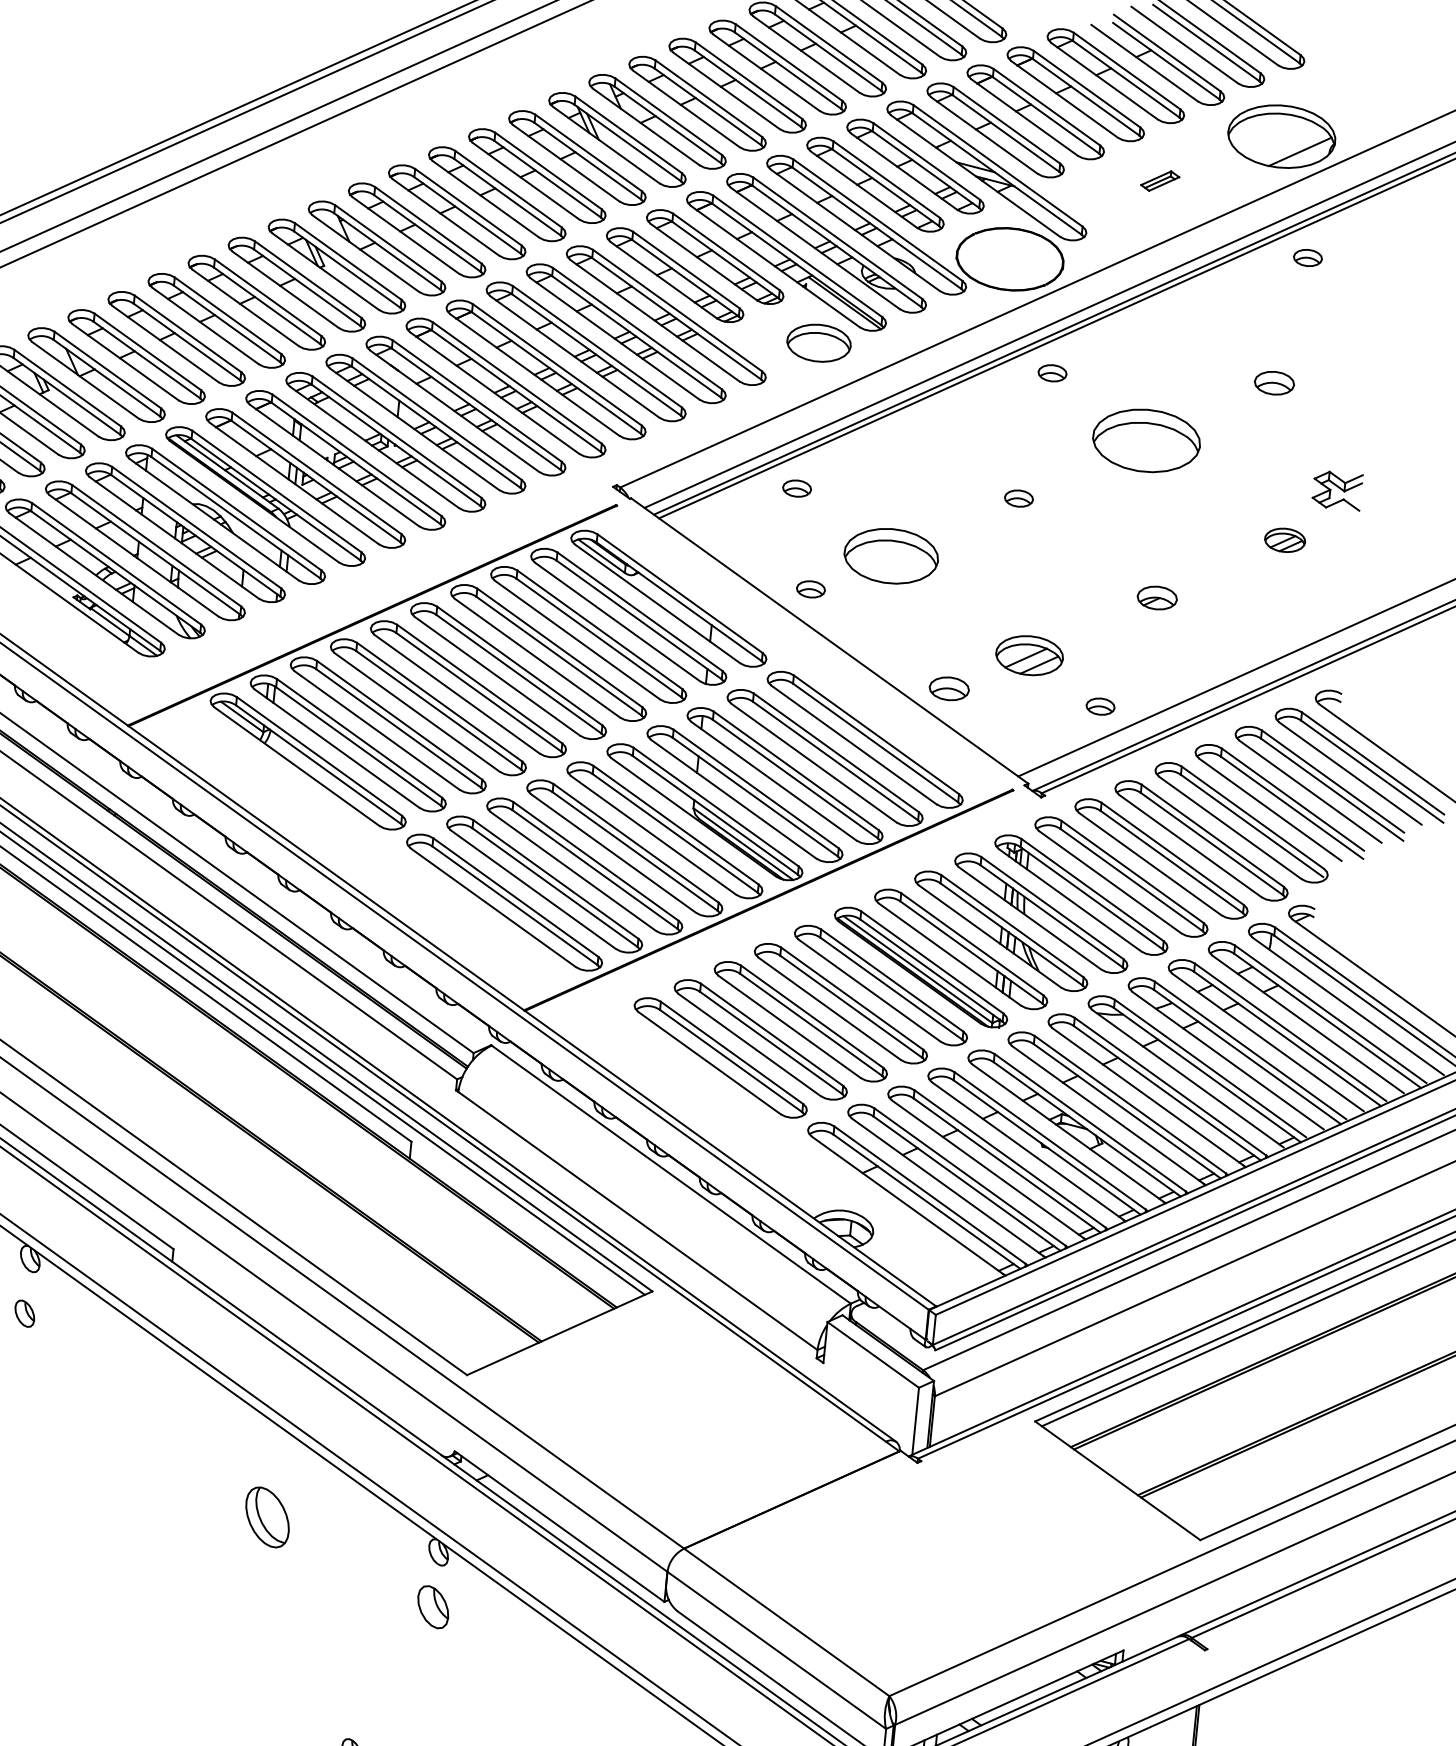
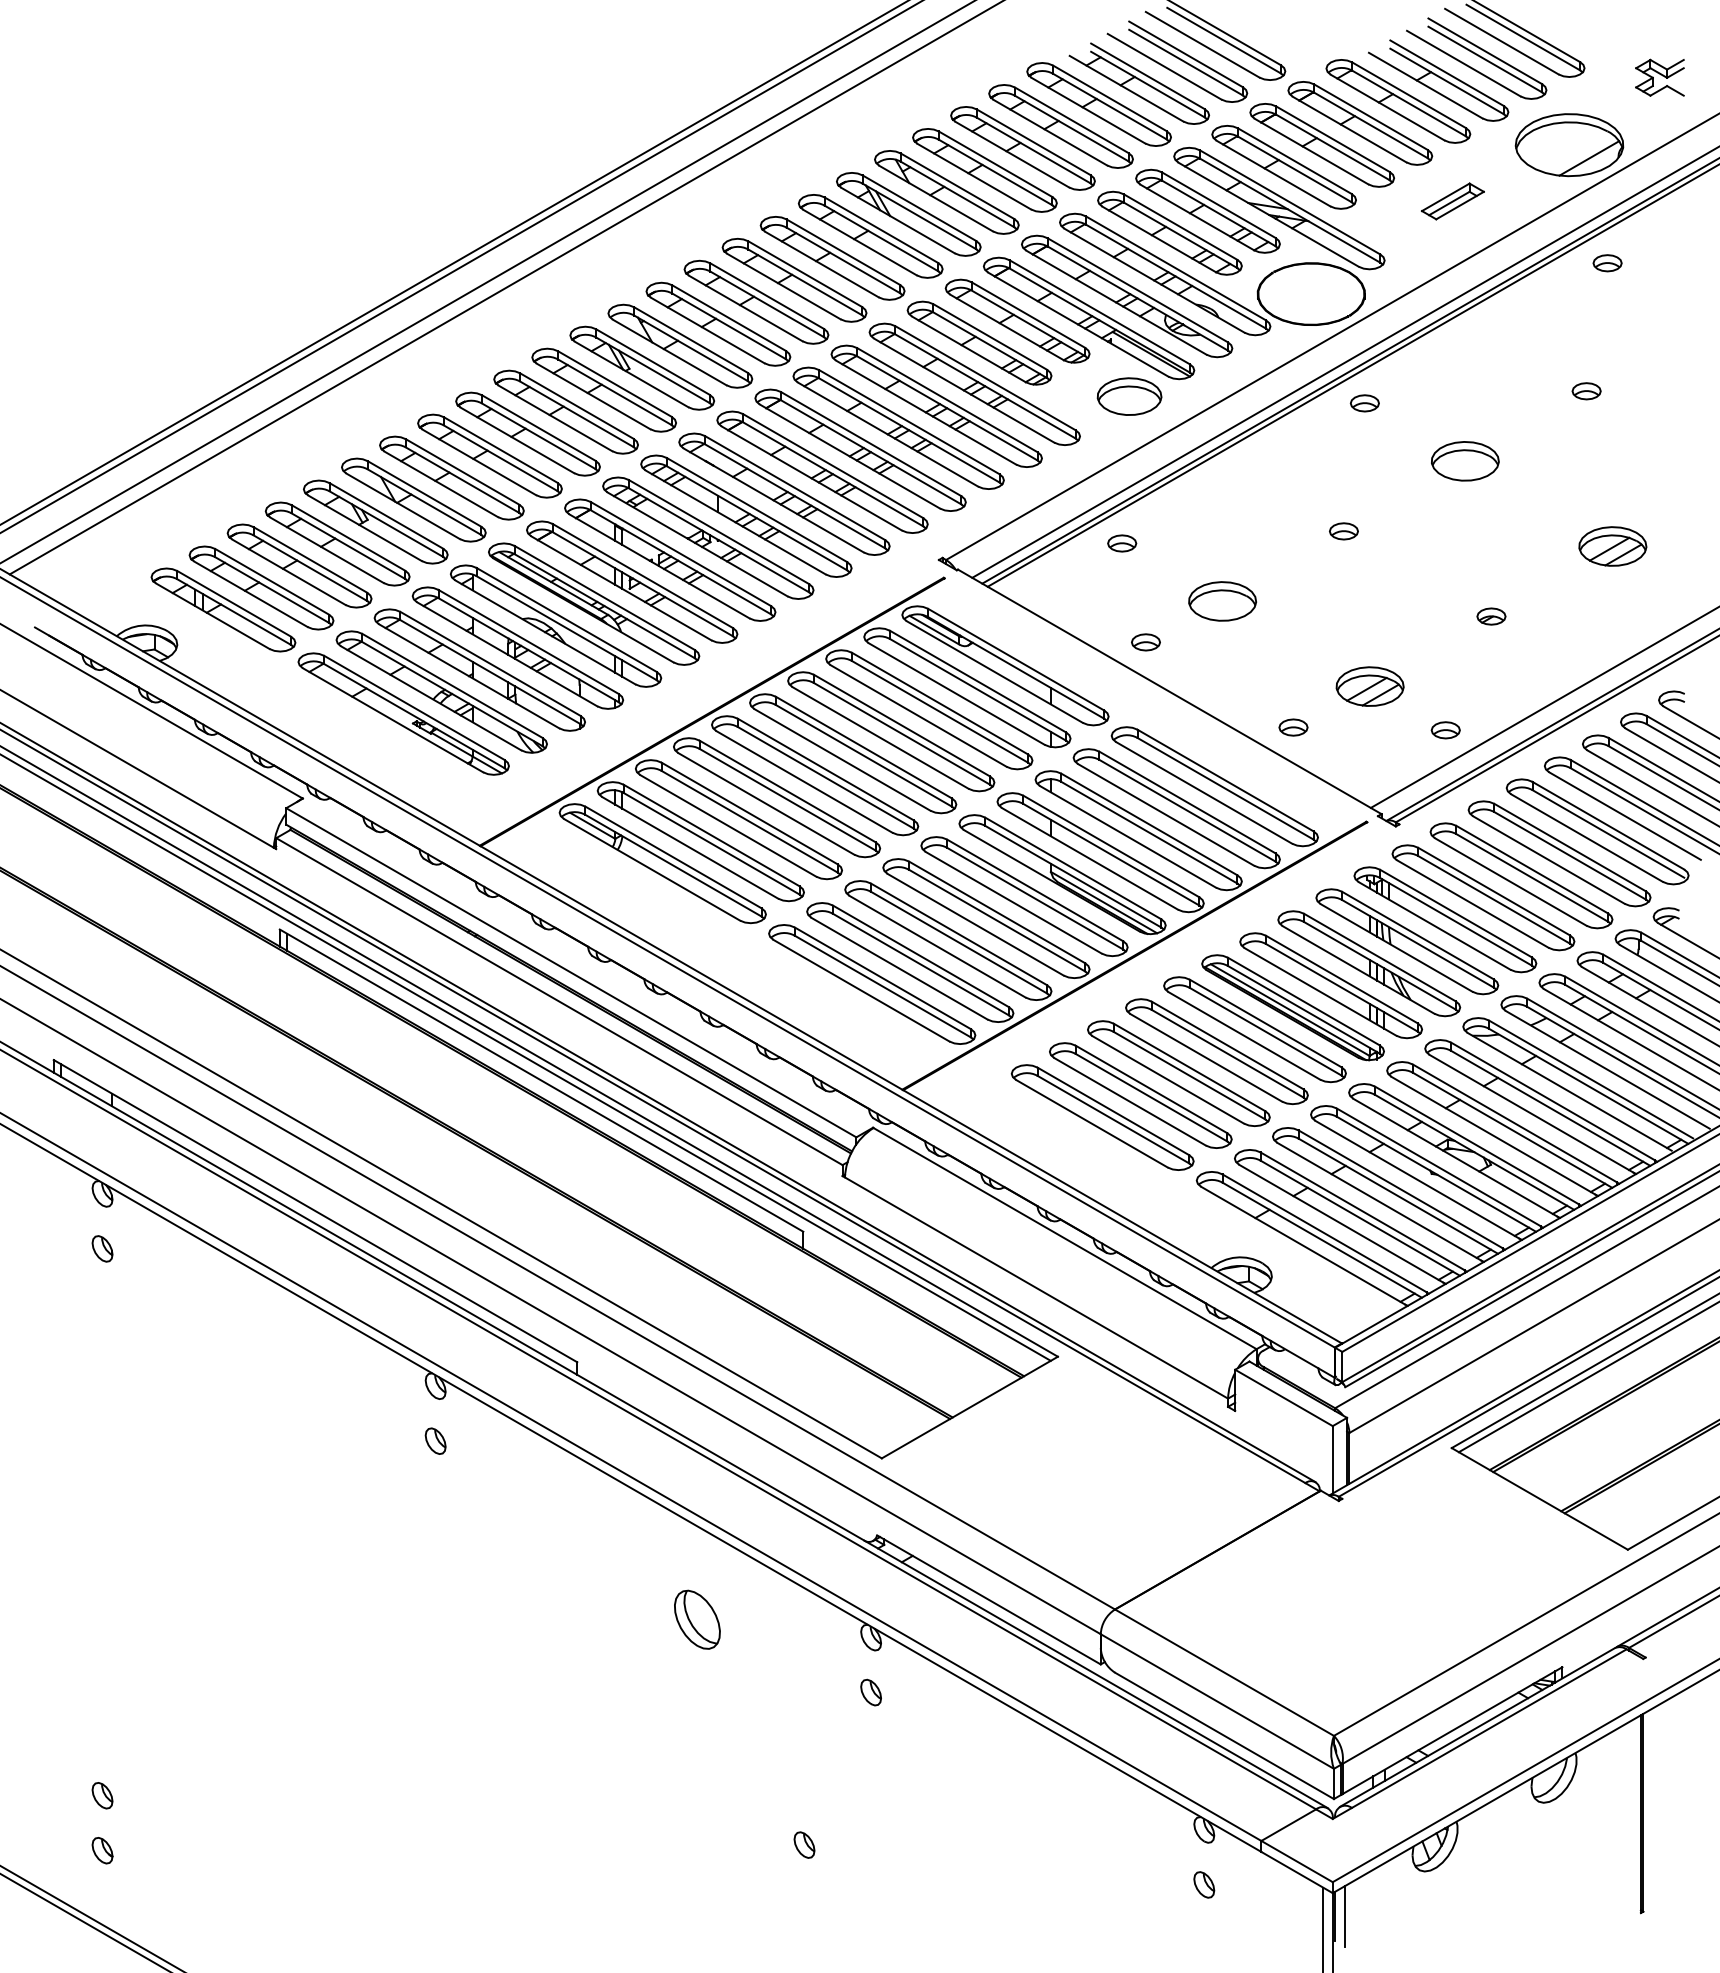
part: (1159, 181) -> (1452, 201), size x1.67
part: (1274, 383) -> (1586, 391), size x0.71
part: (1146, 441) -> (1465, 461), size x0.62
part: (1336, 490) -> (1659, 77), moved
part: (1284, 540) -> (1612, 546), size x1.67
part: (891, 556) -> (1222, 601), size x0.71
part: (1157, 597) -> (1491, 616), size x0.71
part: (949, 688) -> (1293, 727), size x0.71
part: (432, 1606) -> (870, 1692), size x0.62

